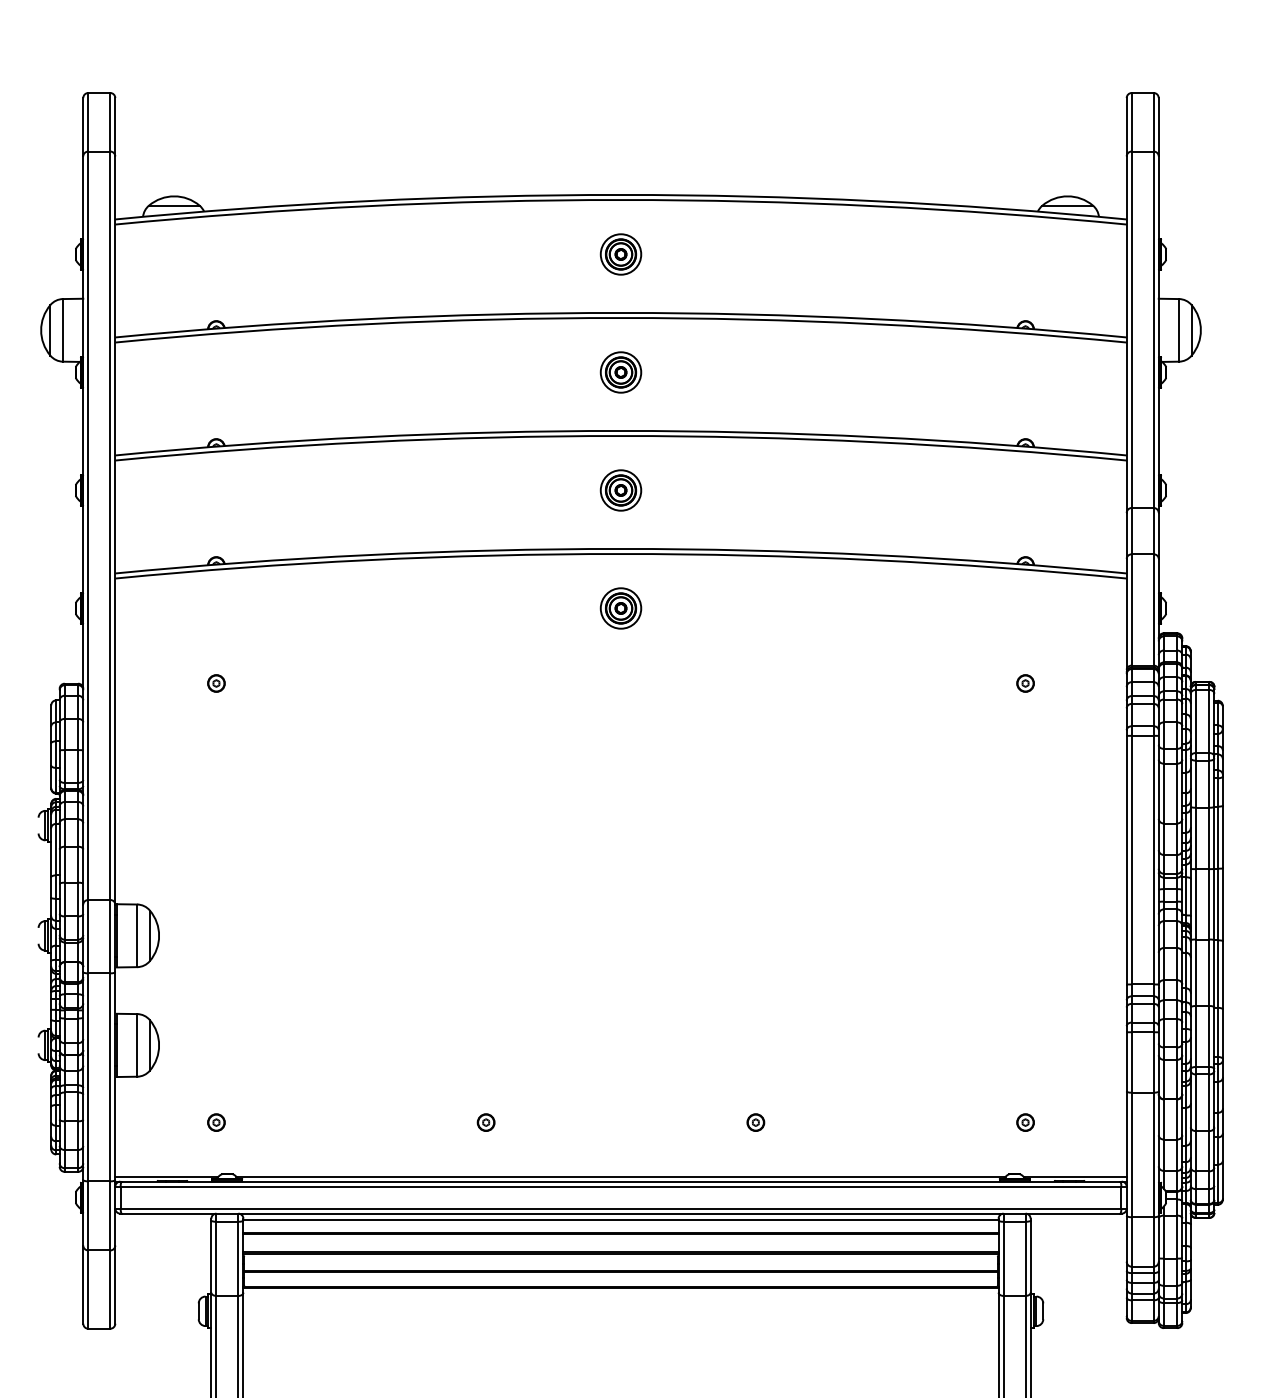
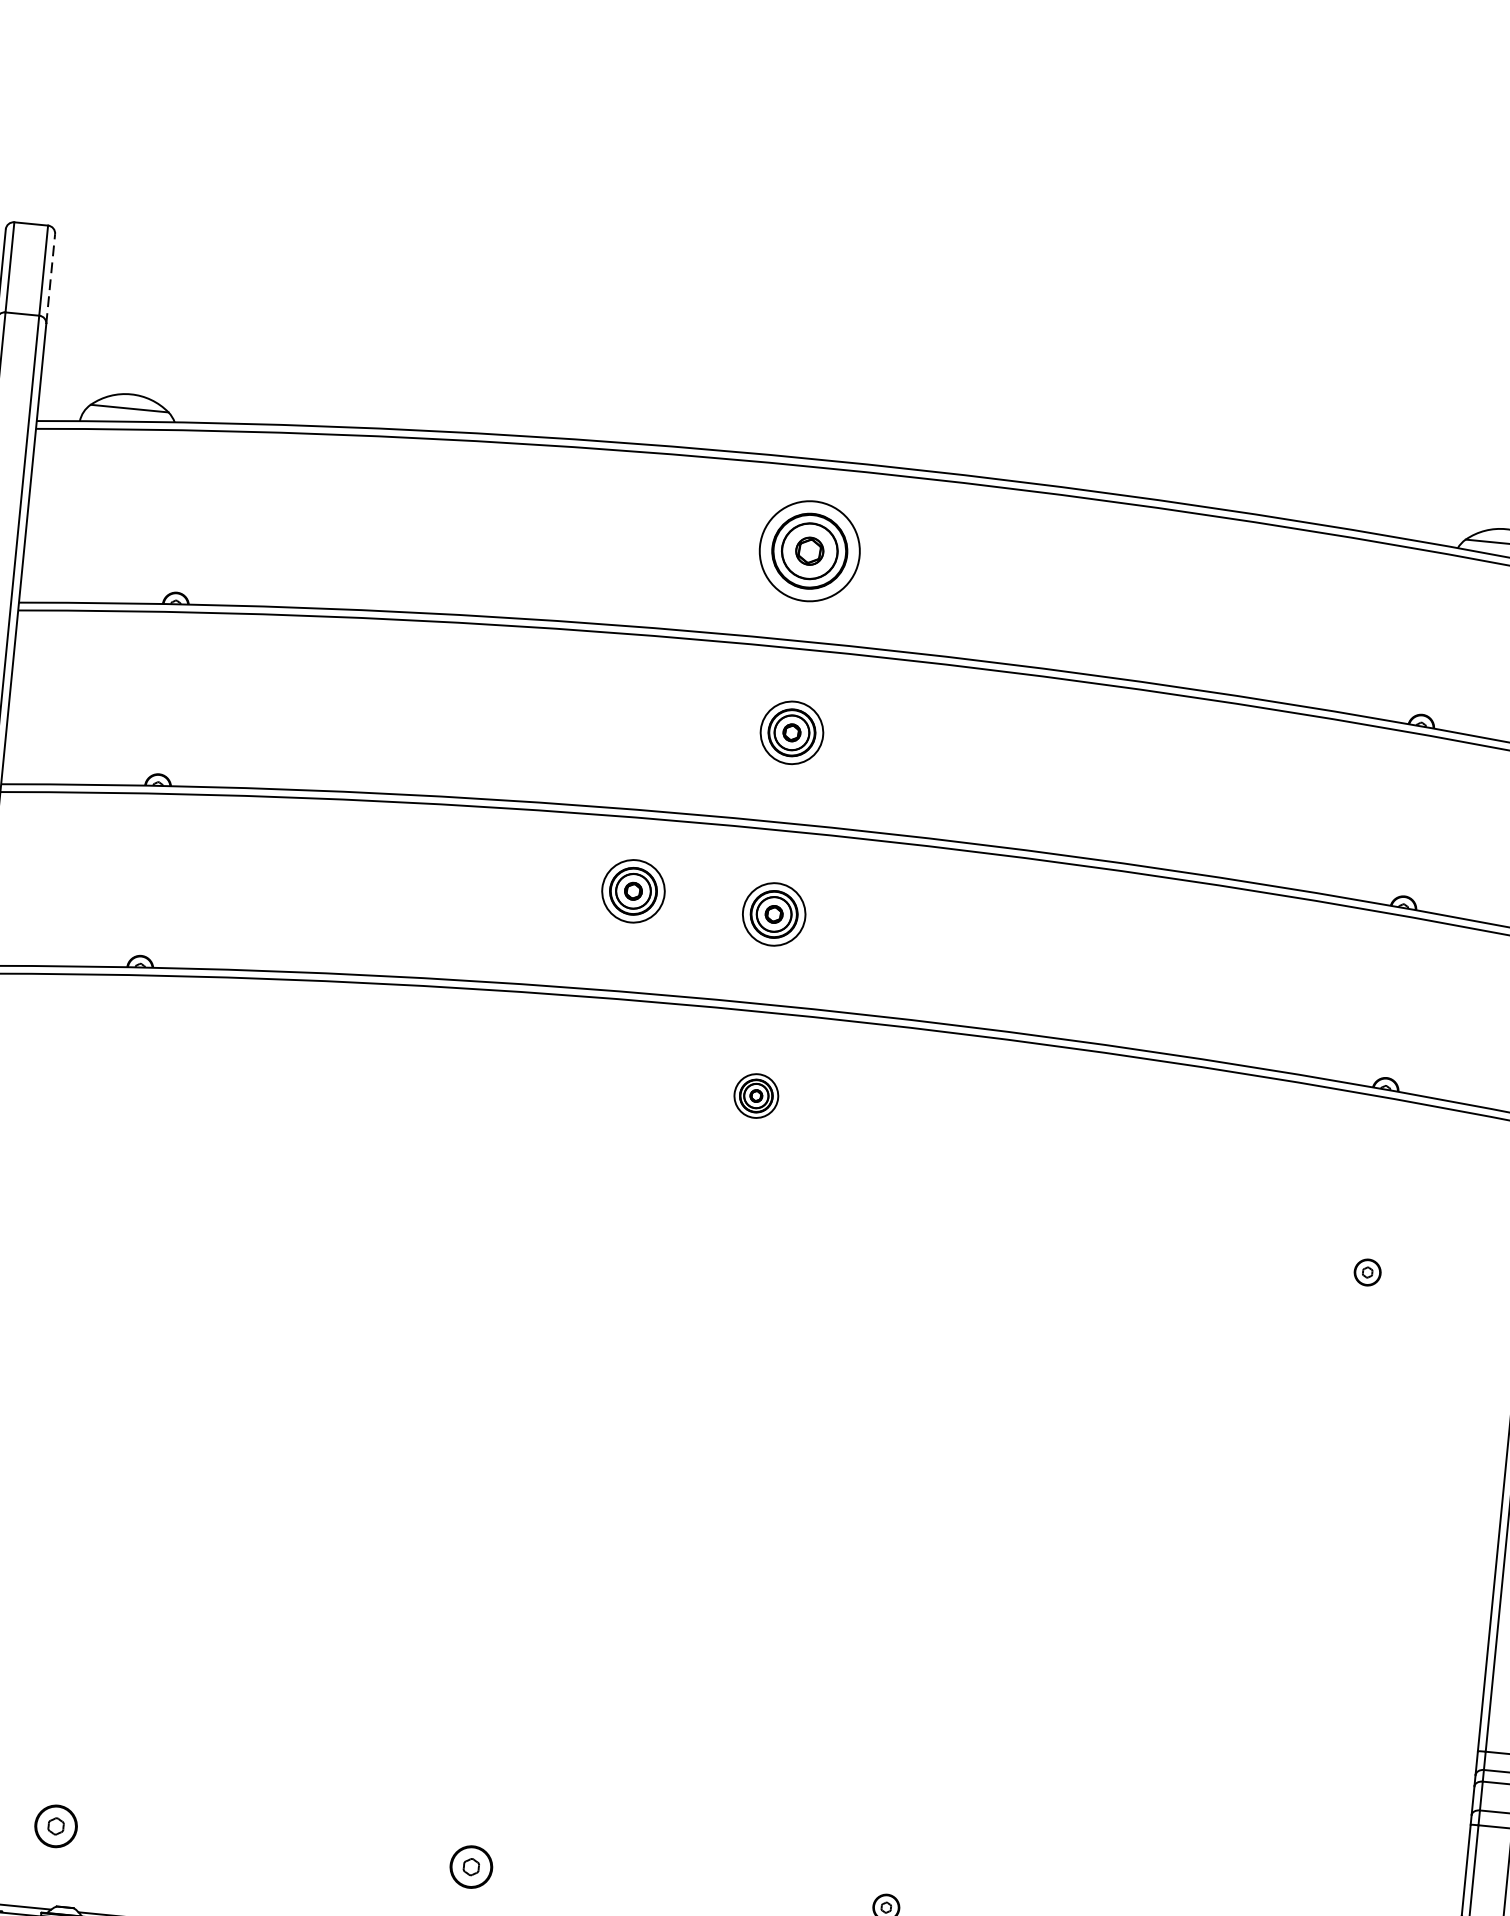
line: (115, 126) -> (51, 277), solid -> dashed
part: (620, 254) -> (808, 551), size x1.6
part: (528, 484) -> (632, 891), added
part: (620, 608) -> (755, 1095), size x0.7
part: (216, 683) -> (122, 1150), removed
part: (216, 1122) -> (56, 1826), size x1.6
part: (485, 1122) -> (470, 1866), size x1.6

